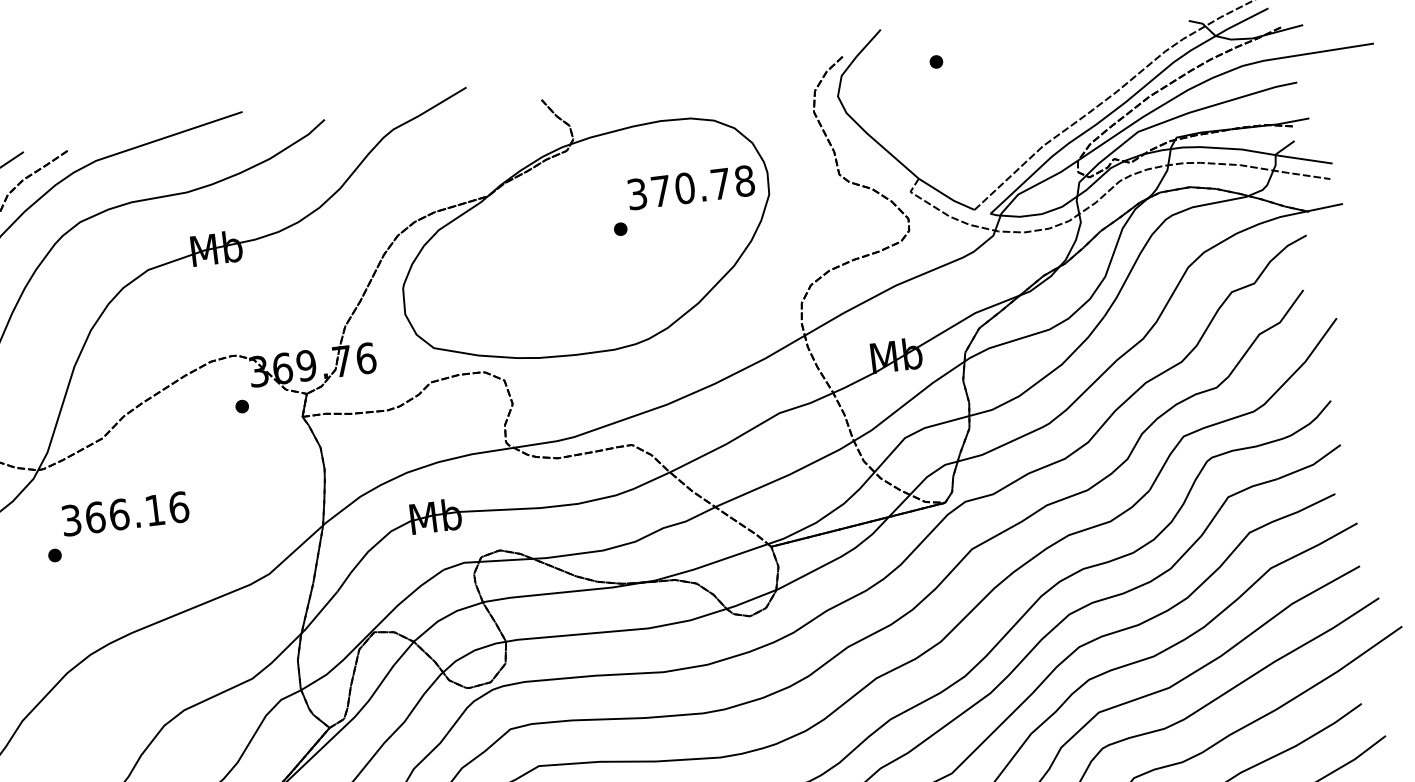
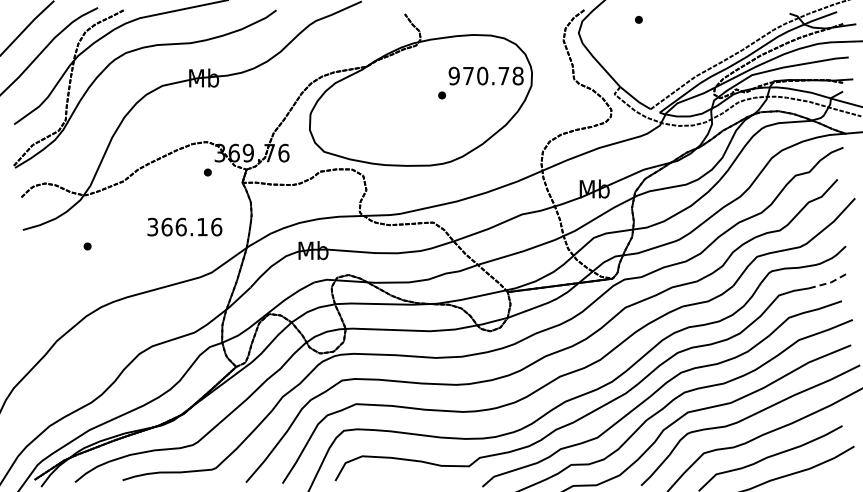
text: (635, 193) -> (453, 75), 370.78 -> 970.78
line: (1312, 464) -> (830, 282), solid -> dashed
text: (124, 512) -> (184, 226), moved

